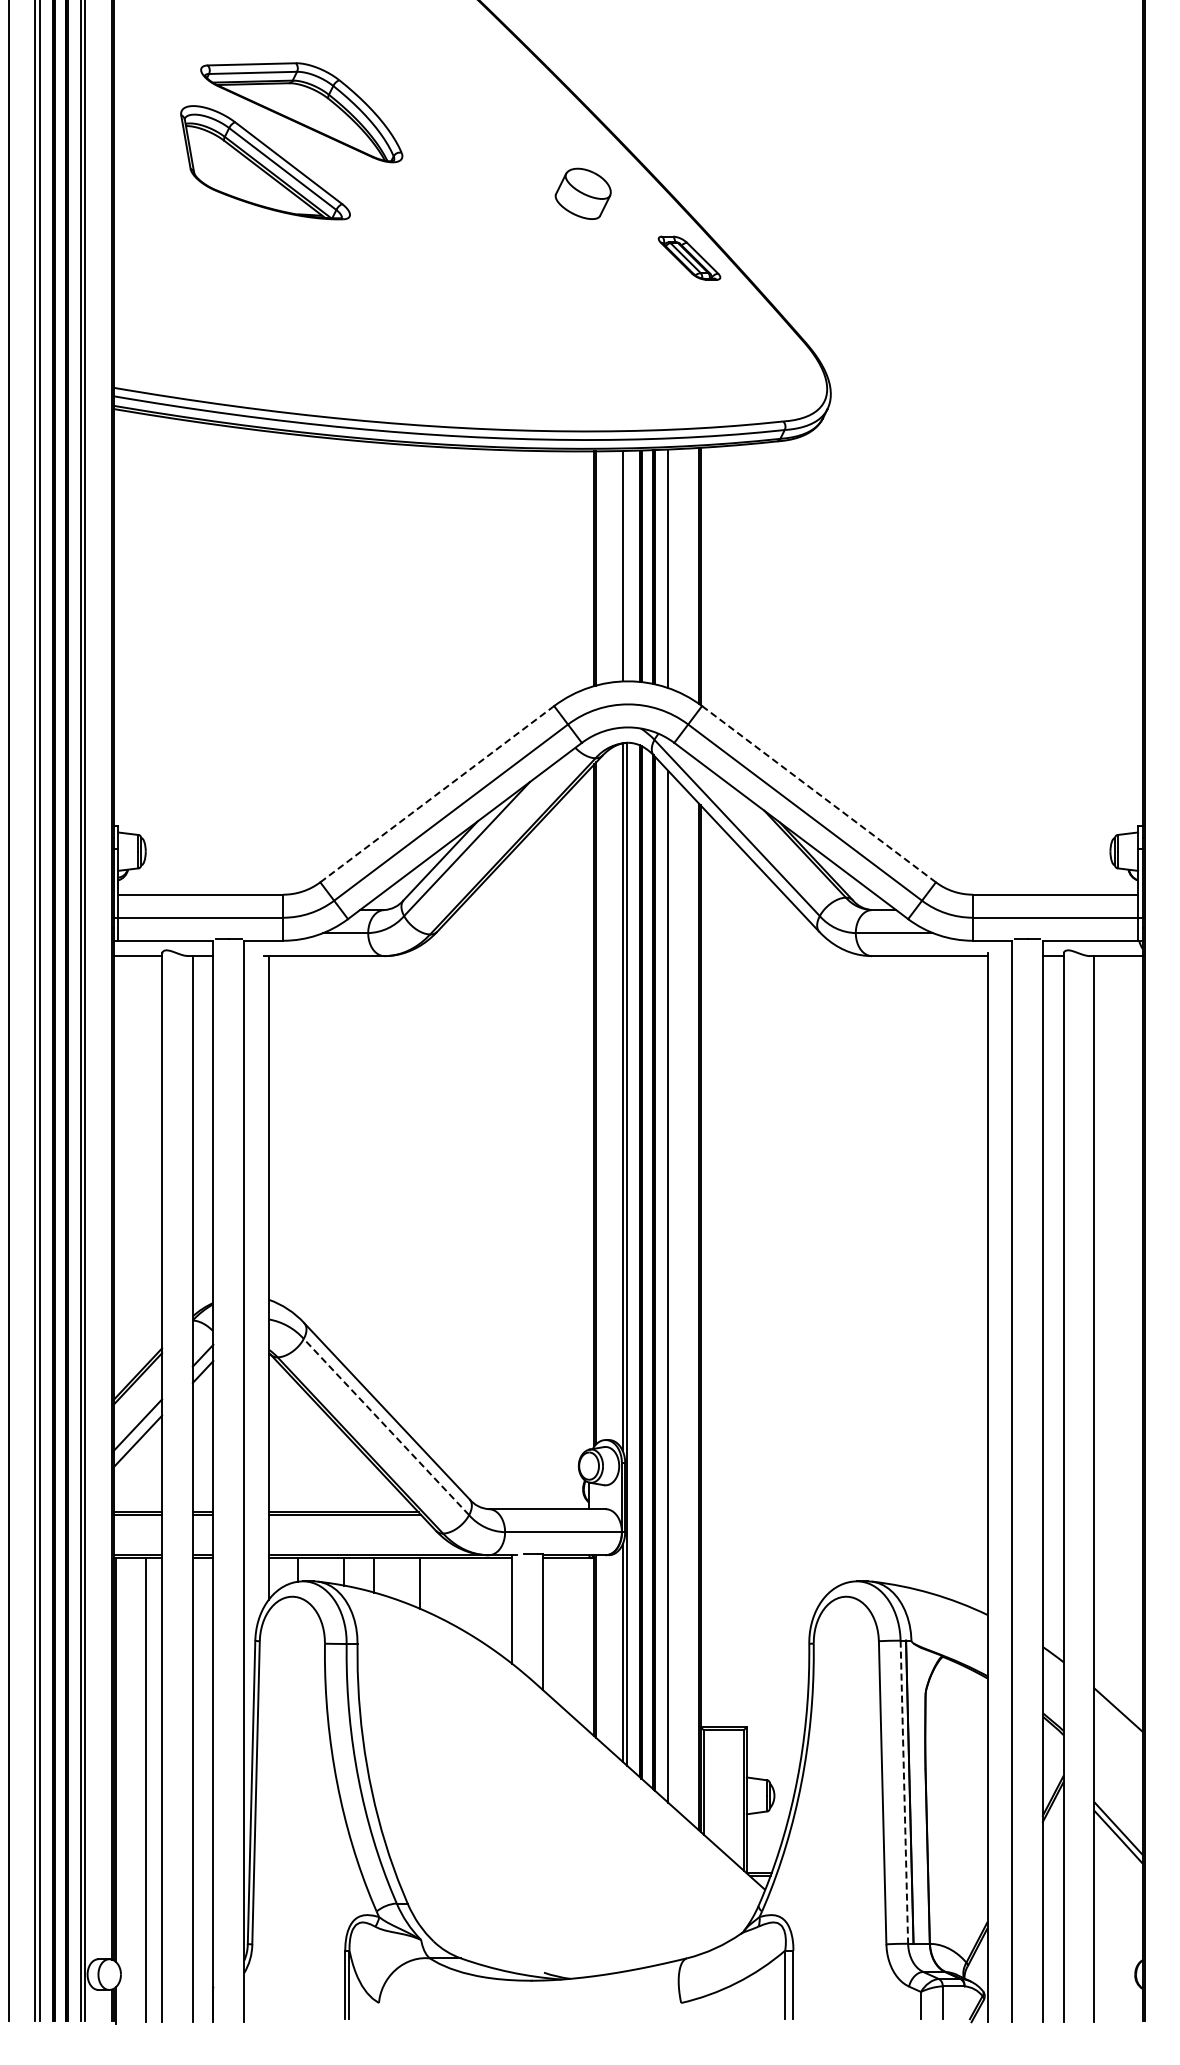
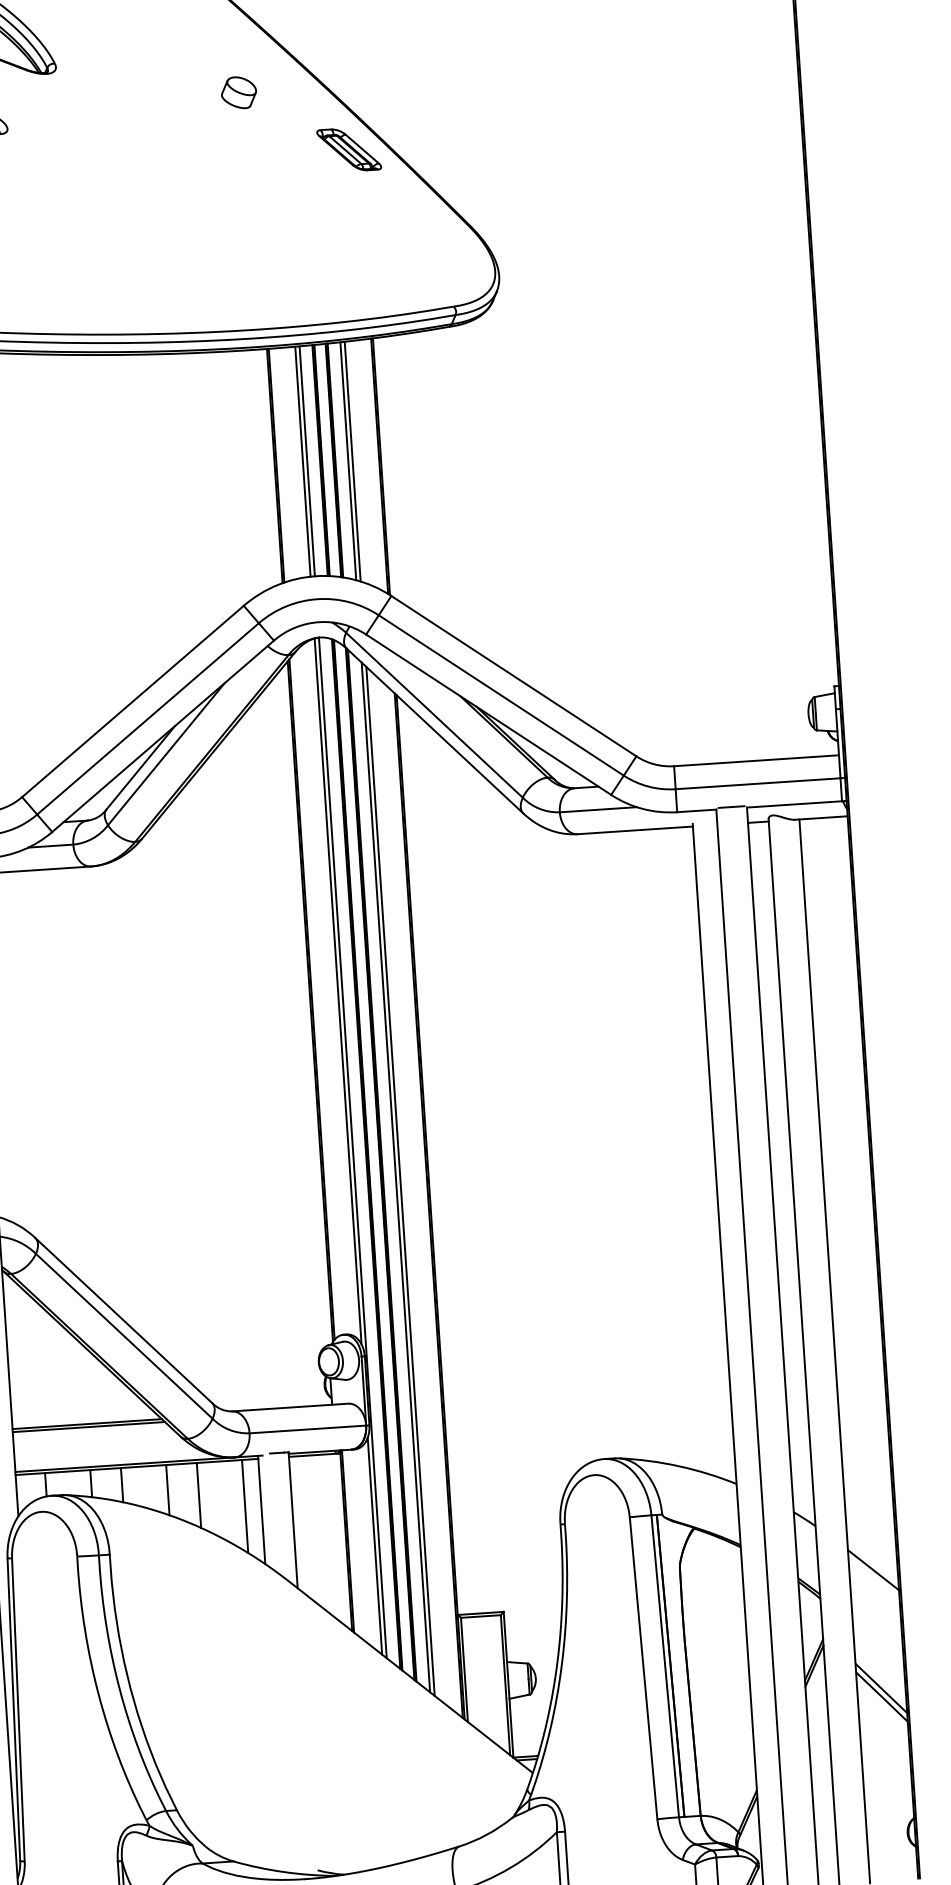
part: (583, 193) -> (239, 92), size x0.62
line: (627, 565) -> (307, 460), added
line: (672, 569) -> (352, 461), added
line: (437, 793) -> (133, 700), dashed -> solid
line: (819, 794) -> (514, 676), dashed -> solid
line: (672, 1290) -> (400, 1181), added
line: (386, 1427) -> (124, 1336), dashed -> solid
line: (450, 1590) -> (198, 1495), added
line: (495, 1604) -> (244, 1506), added
line: (904, 1792) -> (665, 1666), dashed -> solid

